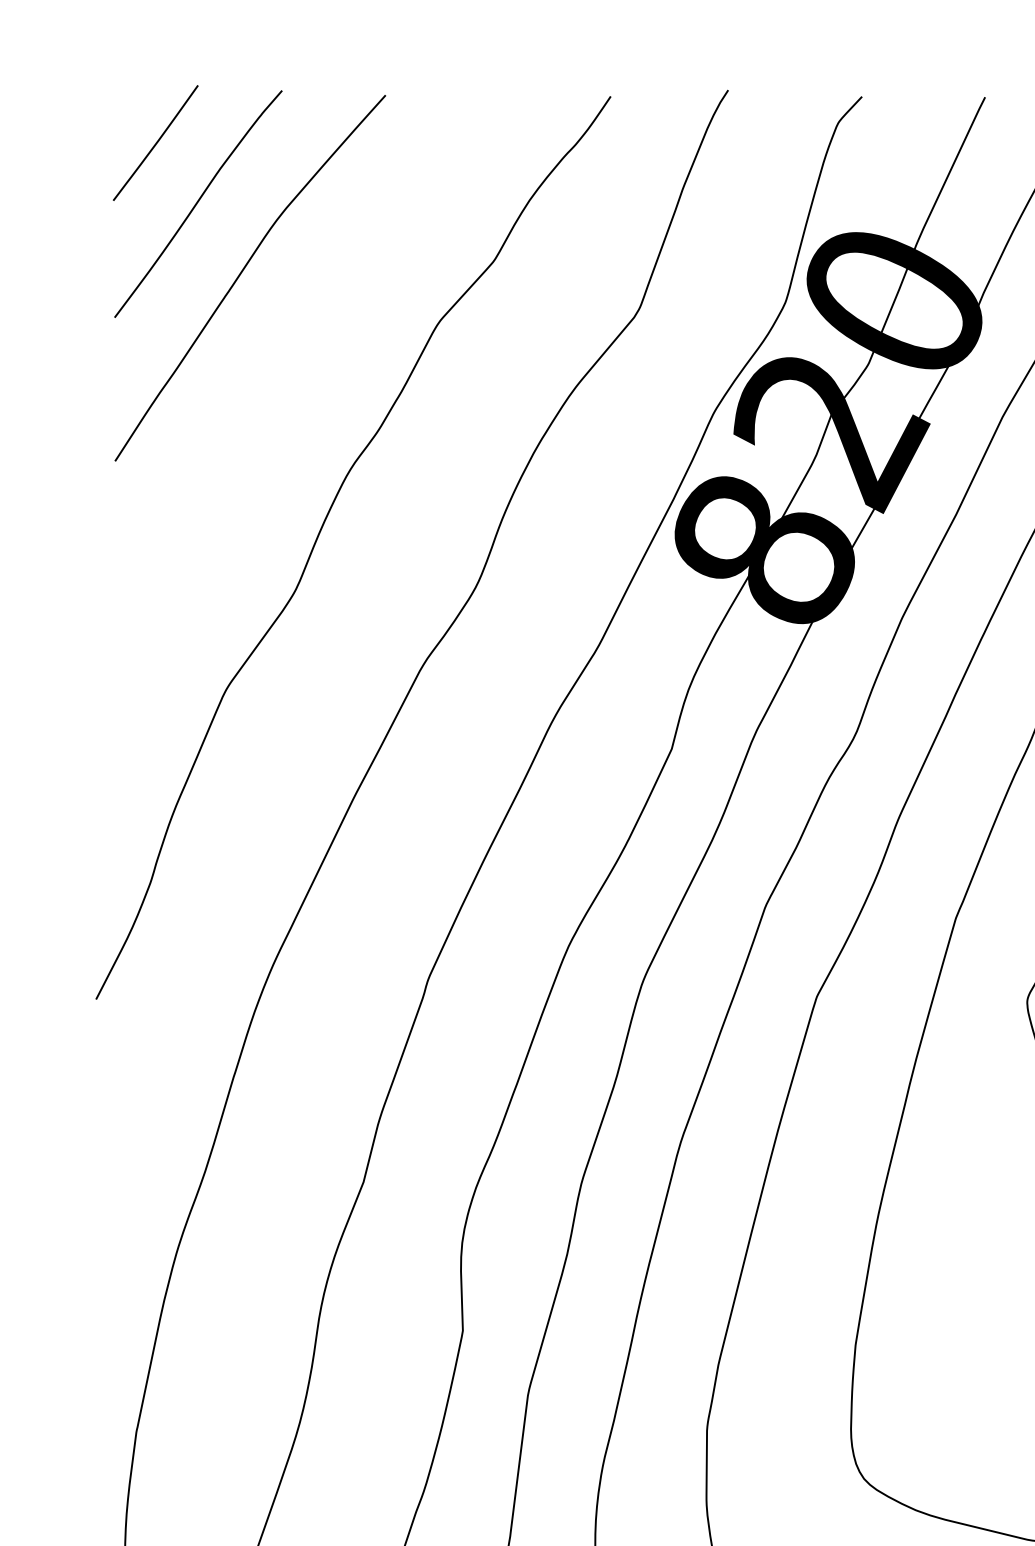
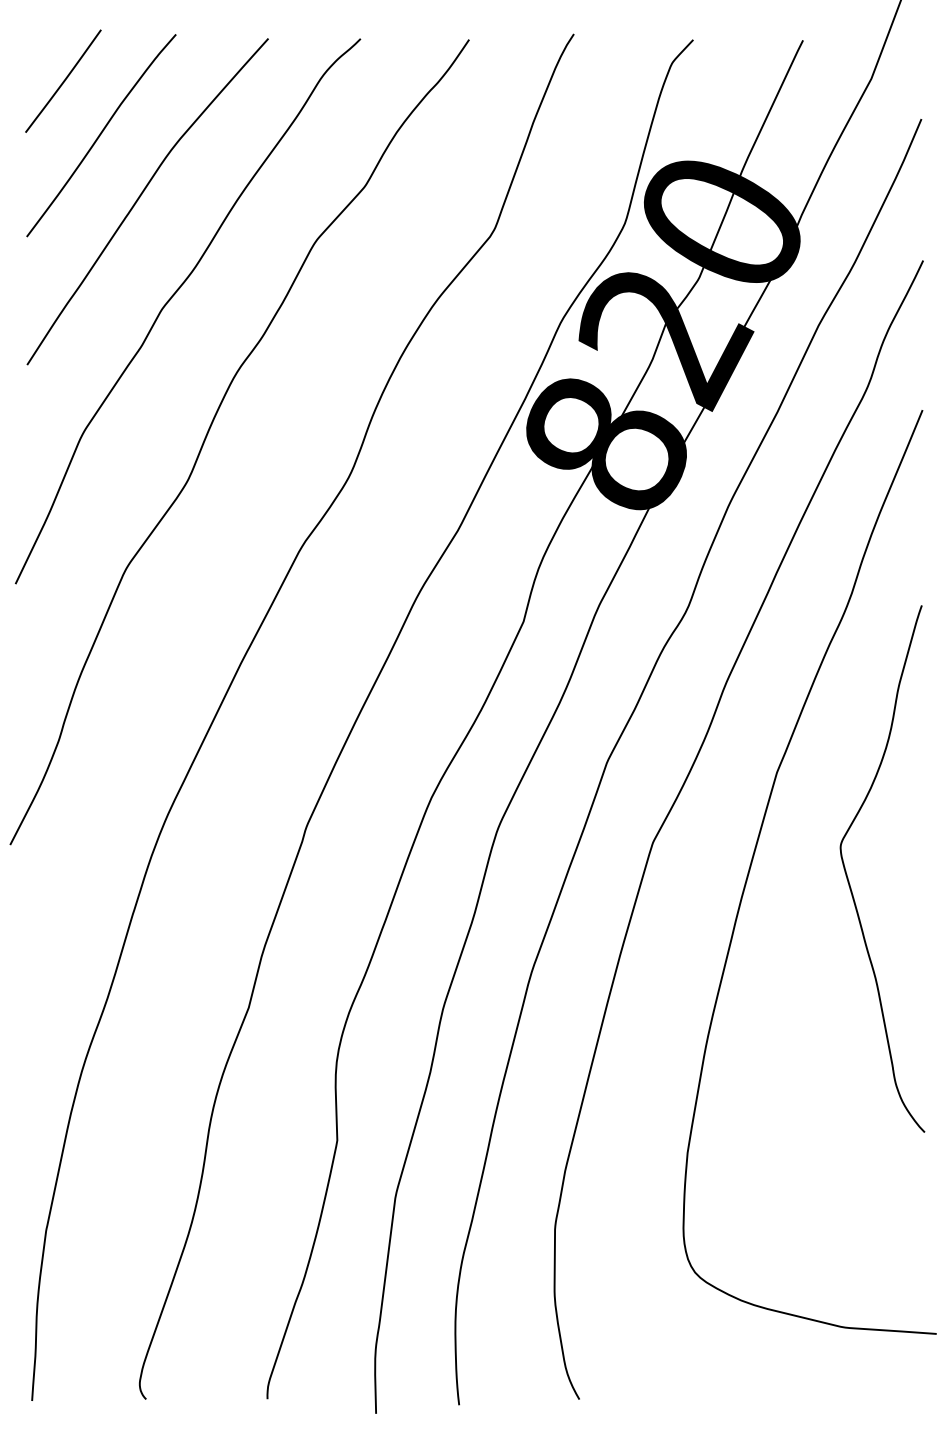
curve: (276, 387) -> (171, 299), added

